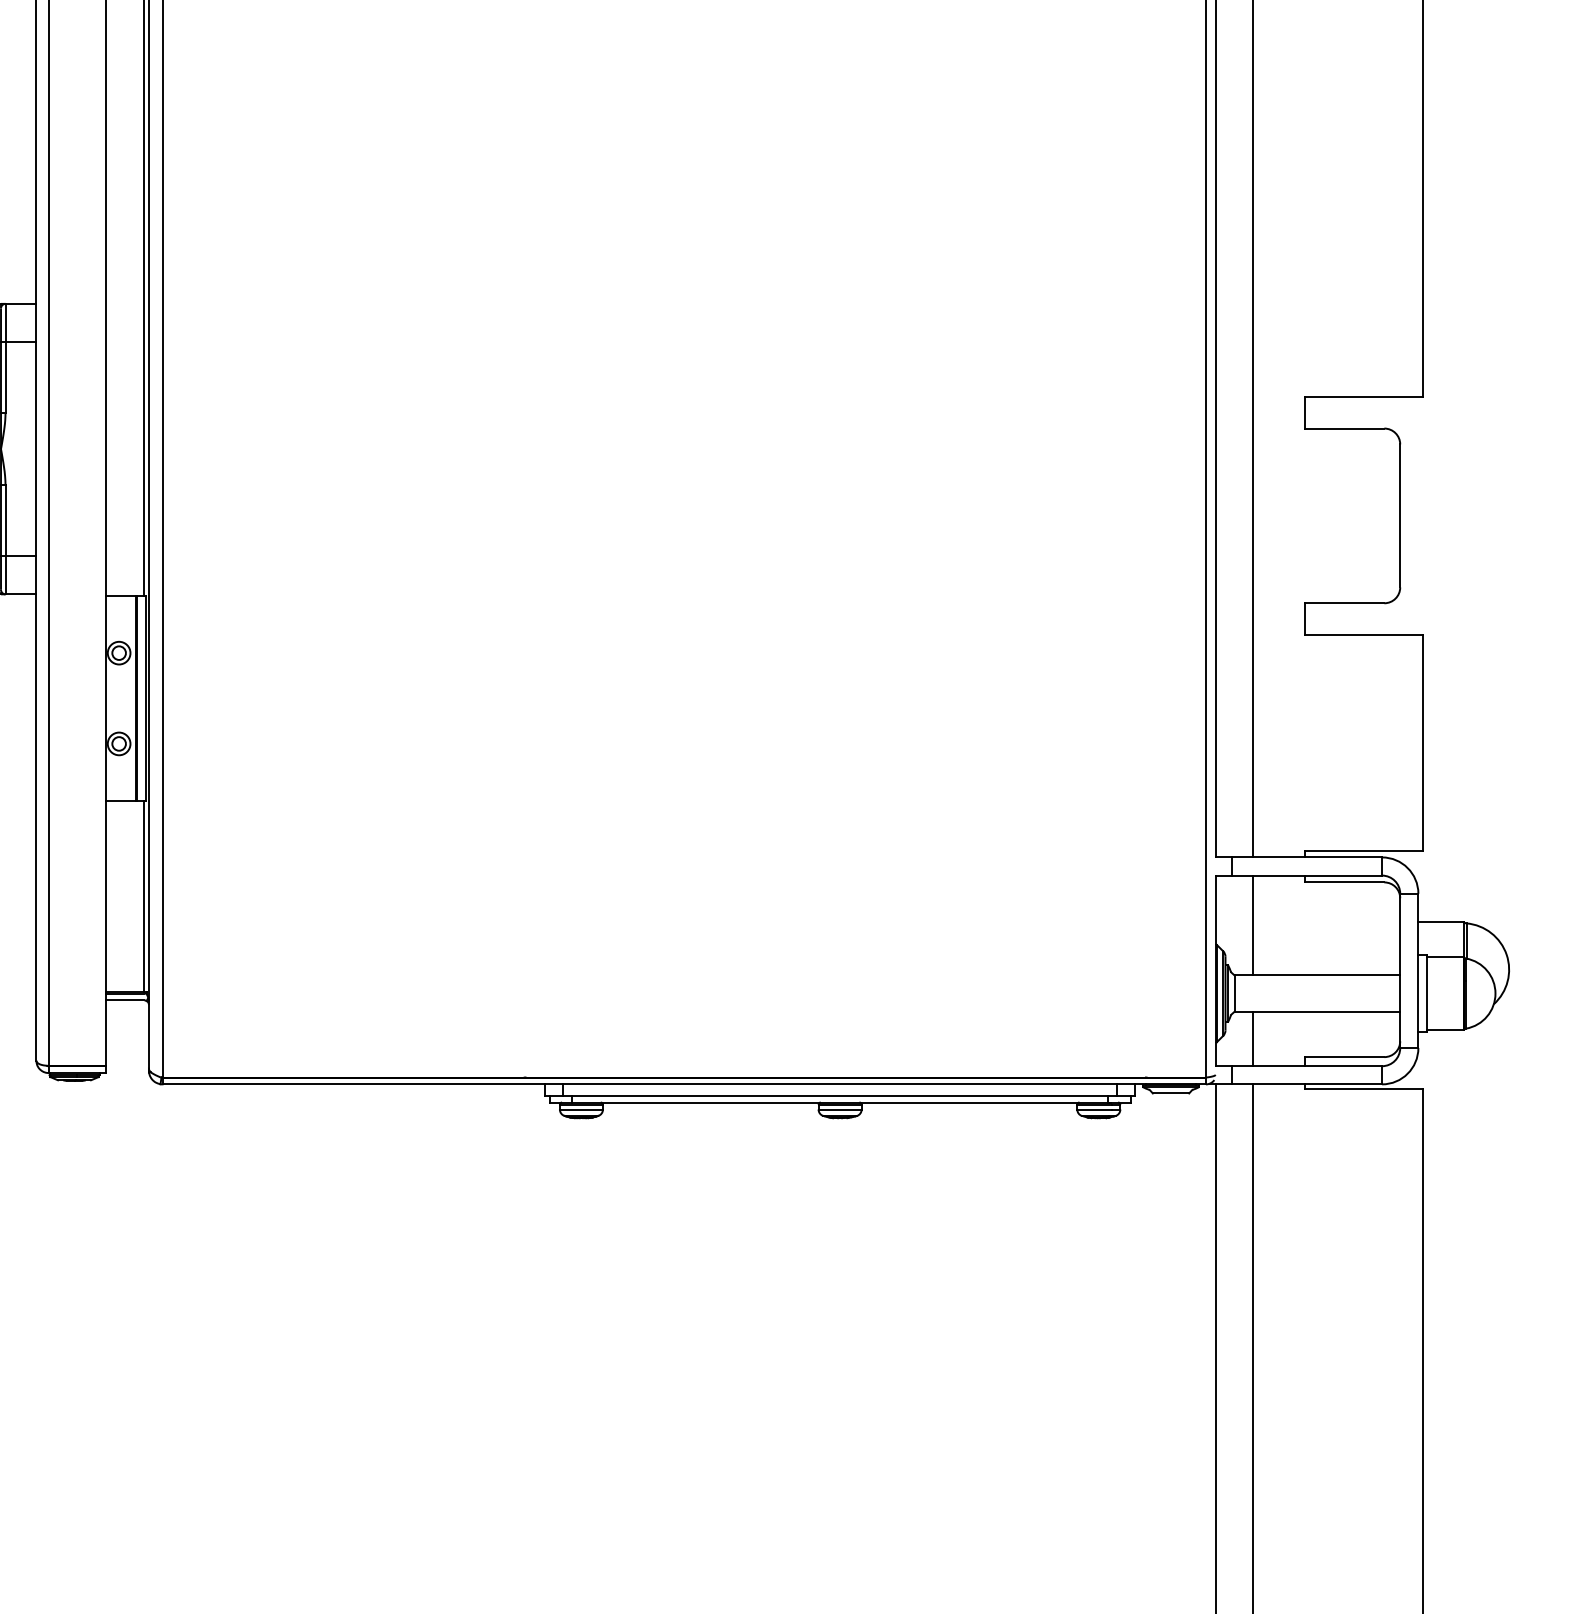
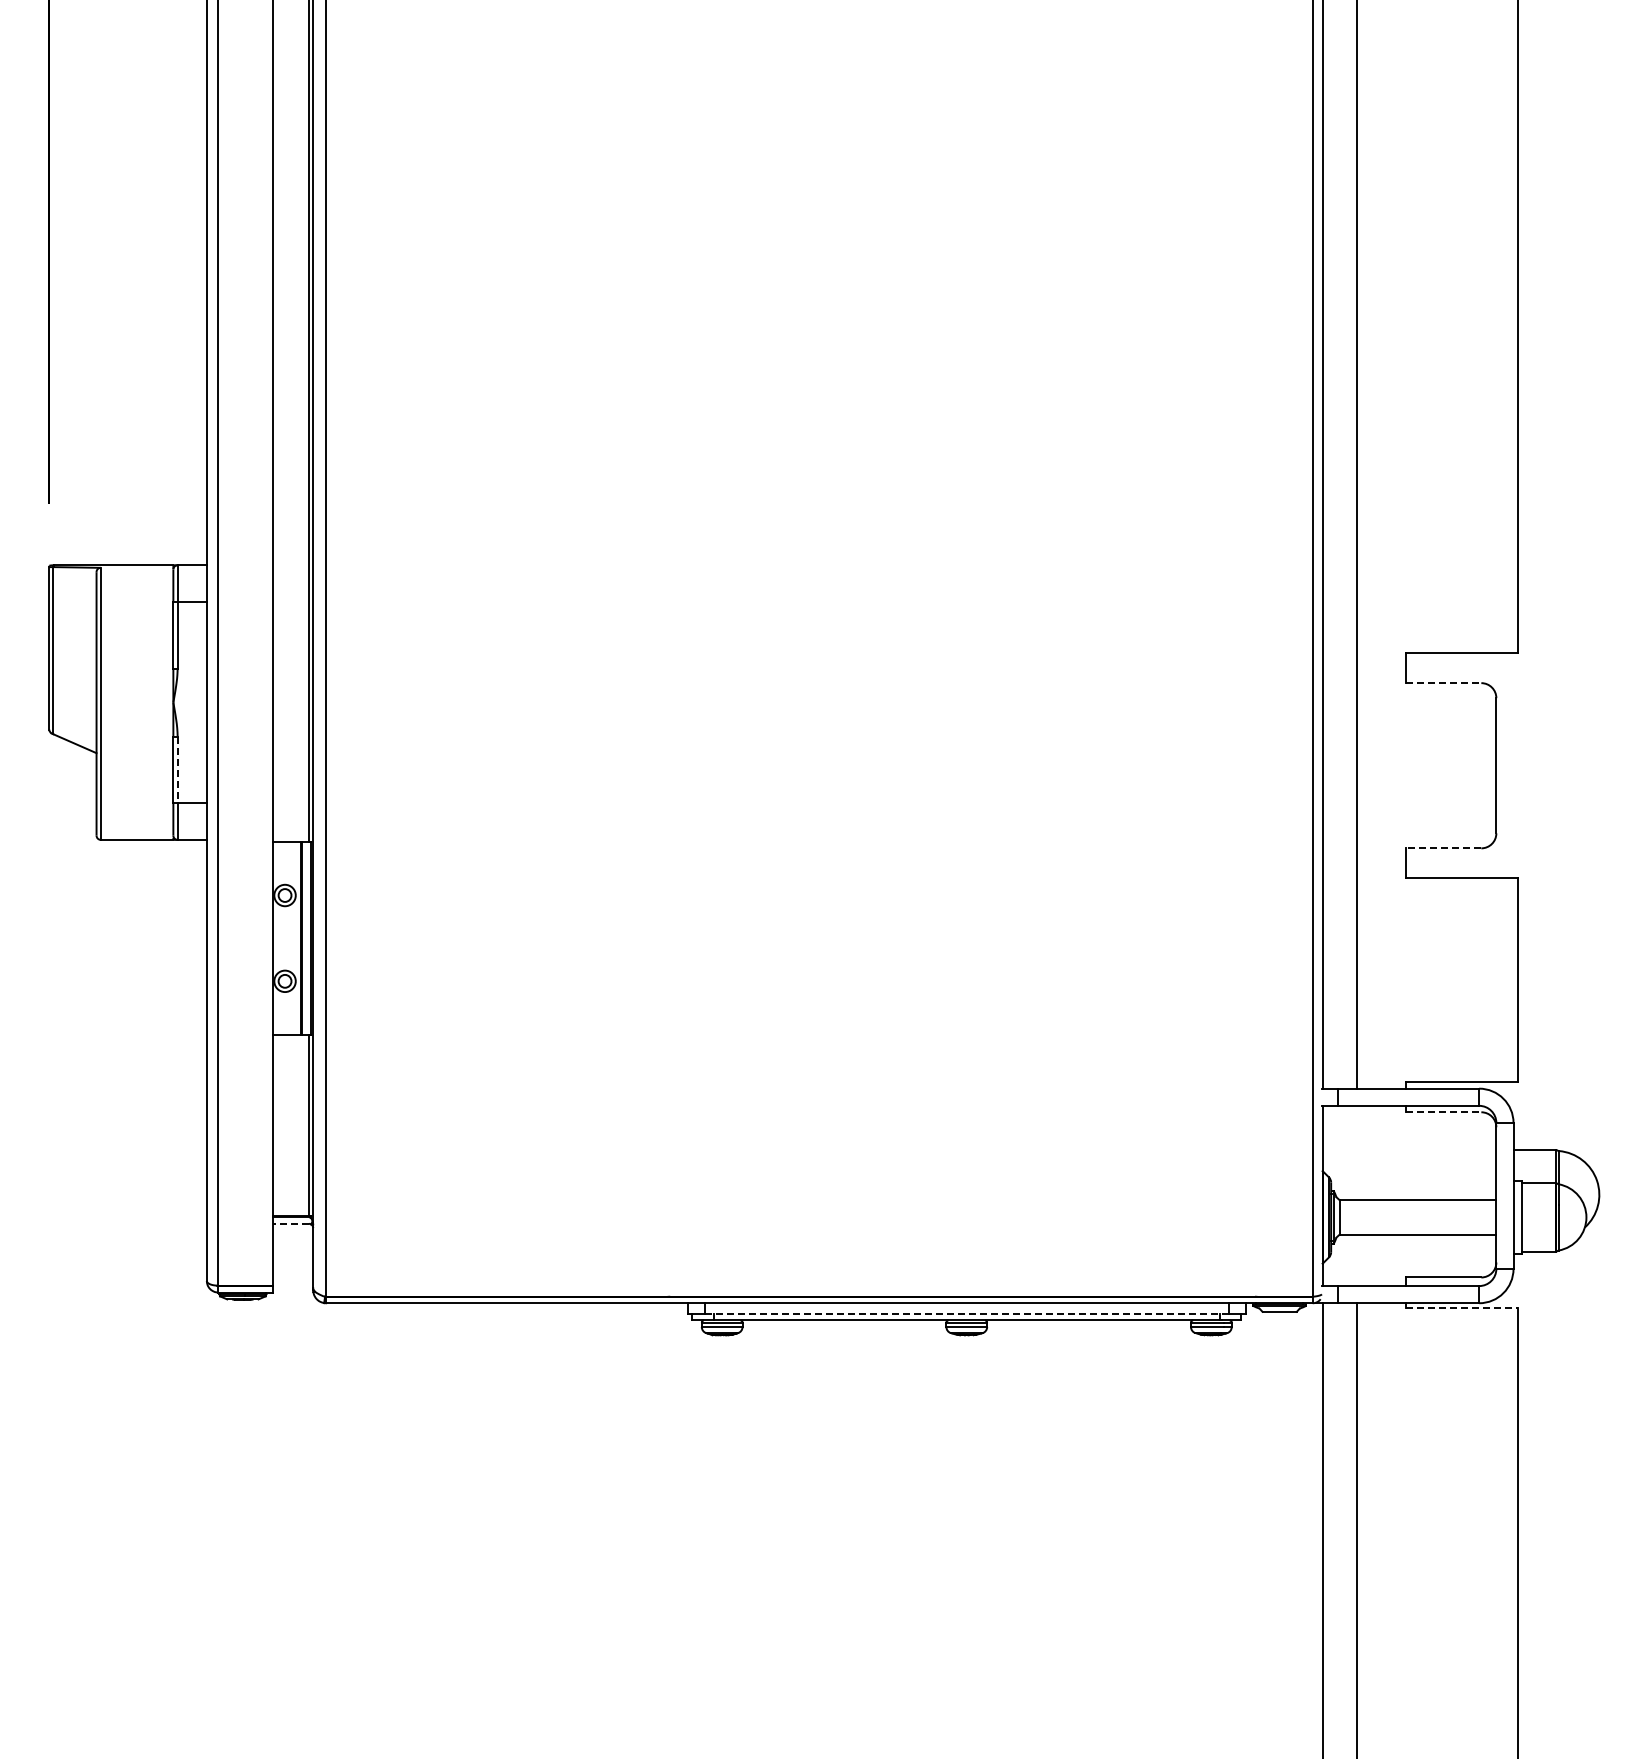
line: (1344, 428) -> (1443, 683), solid -> dashed
line: (5, 520) -> (177, 770), solid -> dashed
line: (1344, 603) -> (1443, 848), solid -> dashed
line: (1344, 882) -> (1443, 1112), solid -> dashed
line: (1252, 924) -> (1356, 1152), removed
line: (124, 1000) -> (290, 1223), solid -> dashed
line: (1252, 1039) -> (1356, 1260), removed
line: (1364, 1088) -> (1462, 1307), solid -> dashed
line: (839, 1095) -> (966, 1313), solid -> dashed

